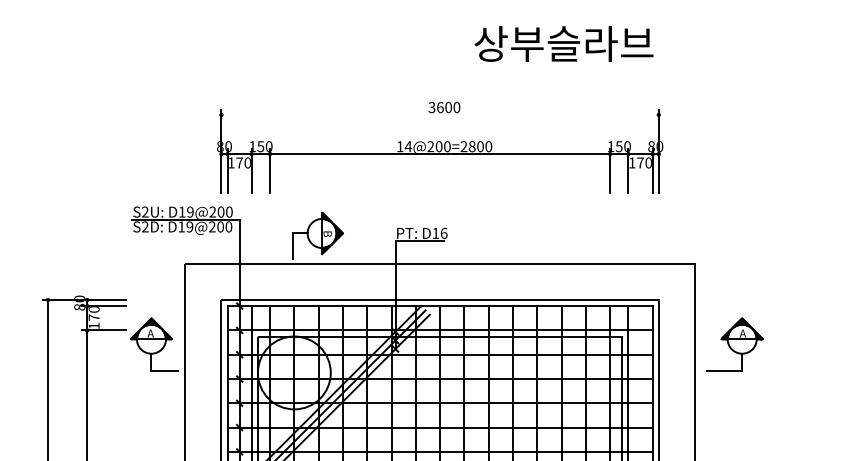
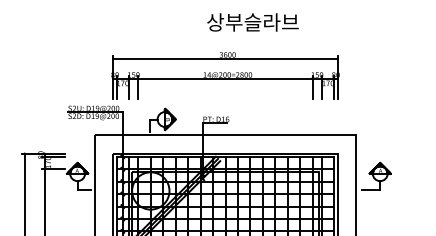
text: (563, 44) -> (252, 22), moved
line: (440, 114) -> (225, 58), added

